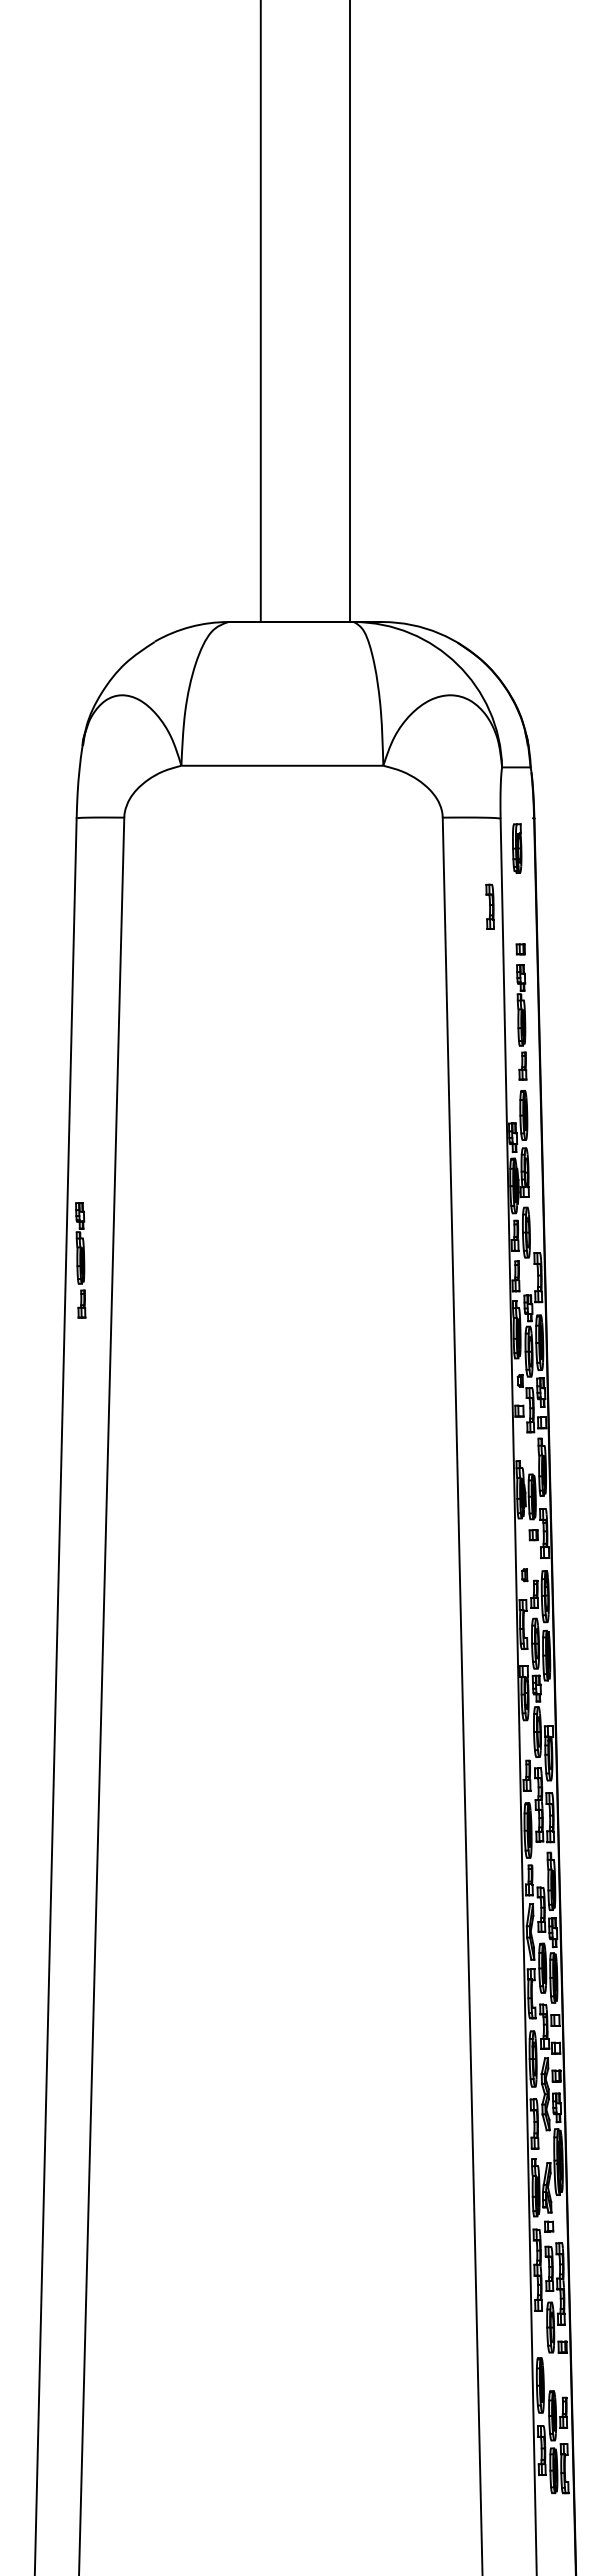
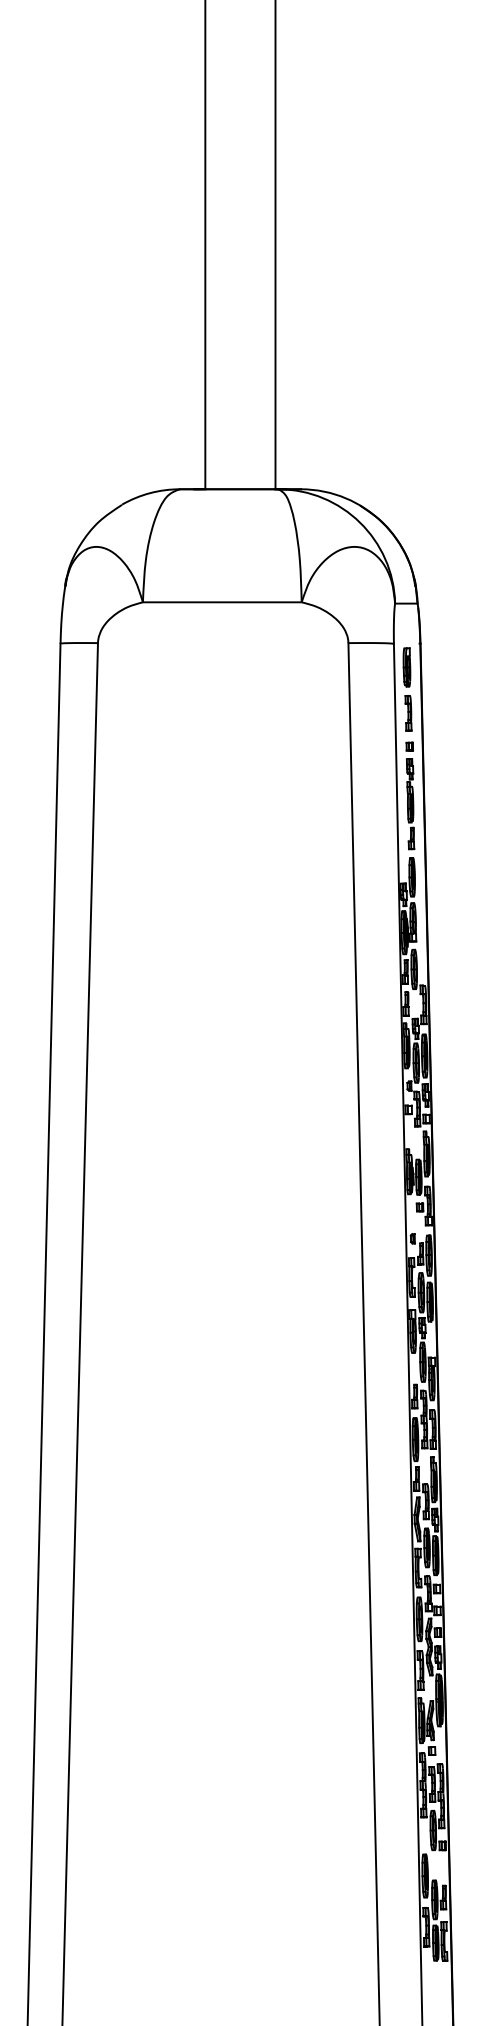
part: (489, 906) -> (408, 712), moved
part: (80, 1260) -> (63, 991), removed

